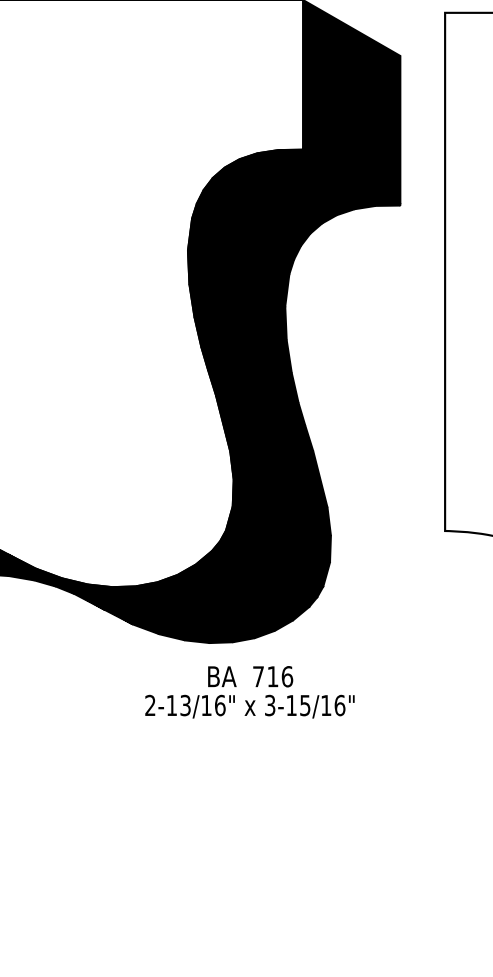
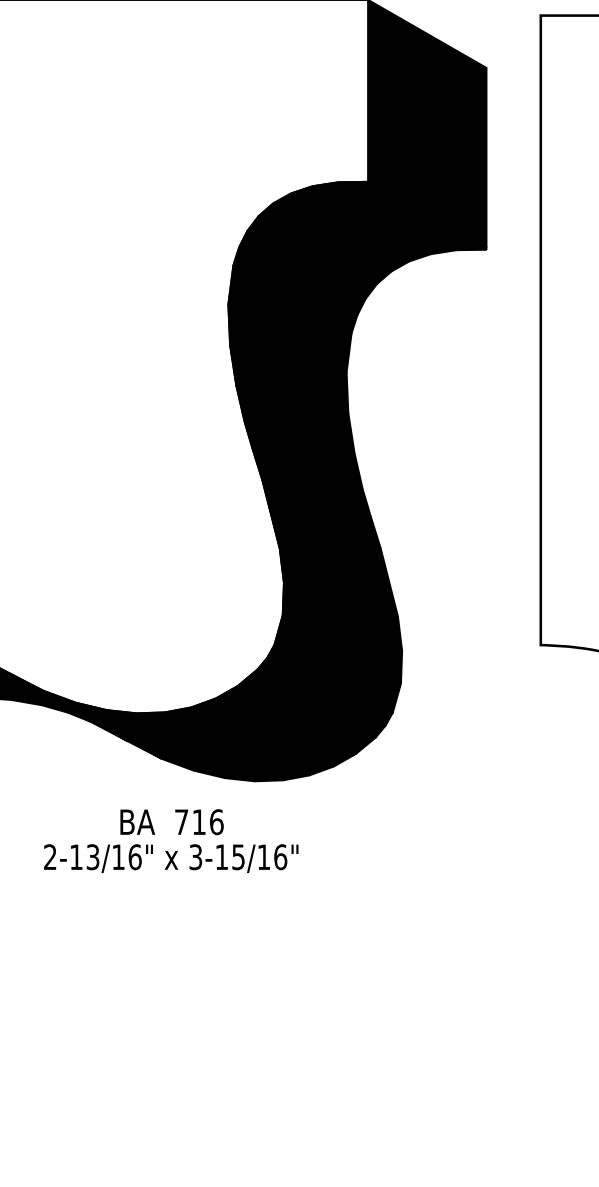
text: (249, 692) -> (170, 841), moved

